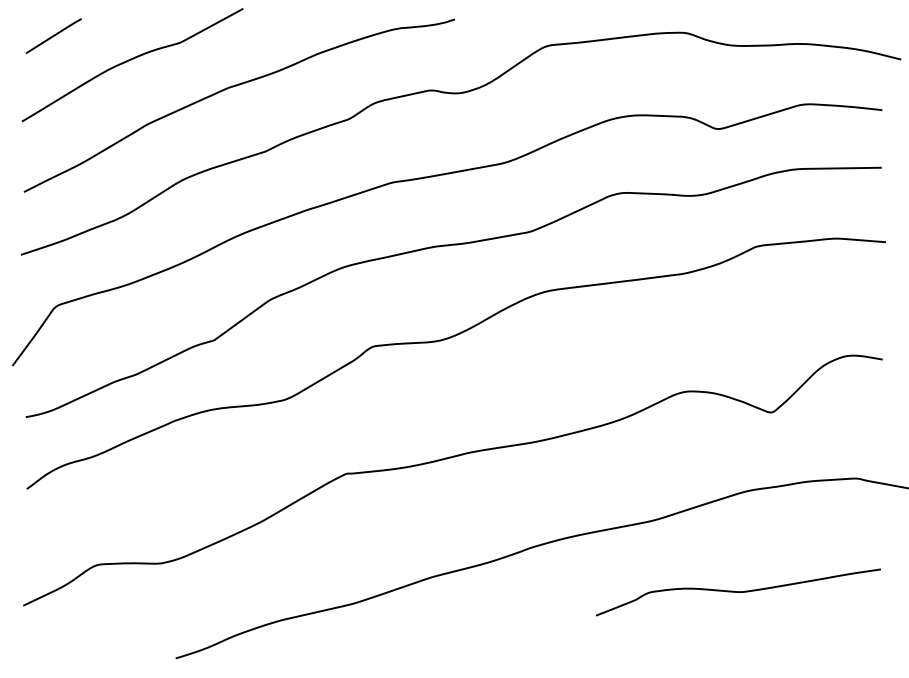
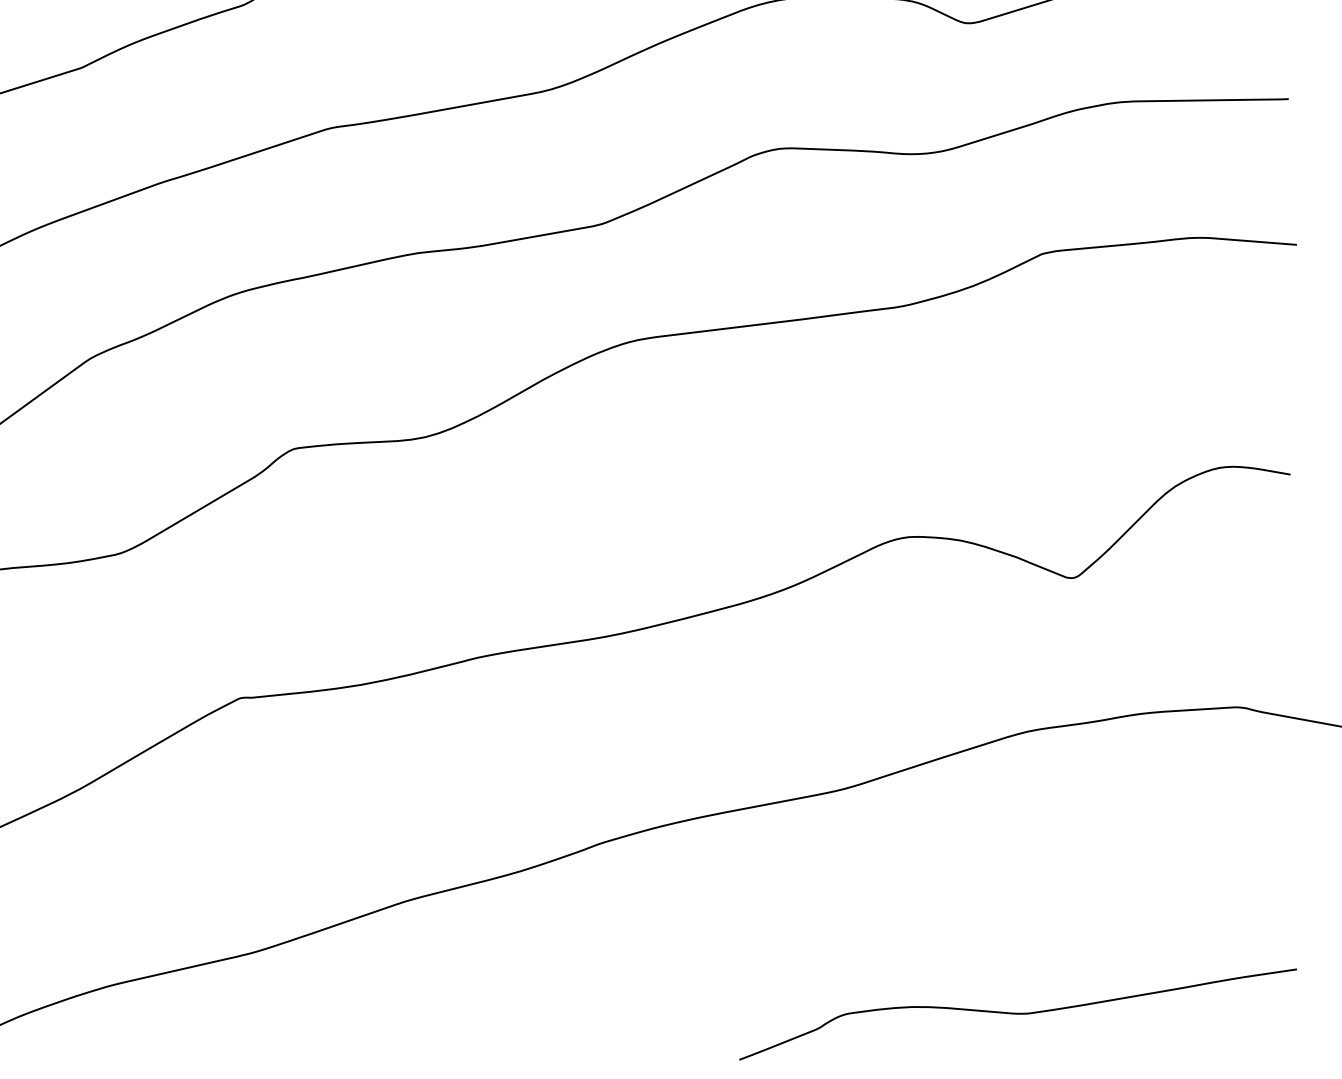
curve: (738, 592) -> (1018, 1014), moved

